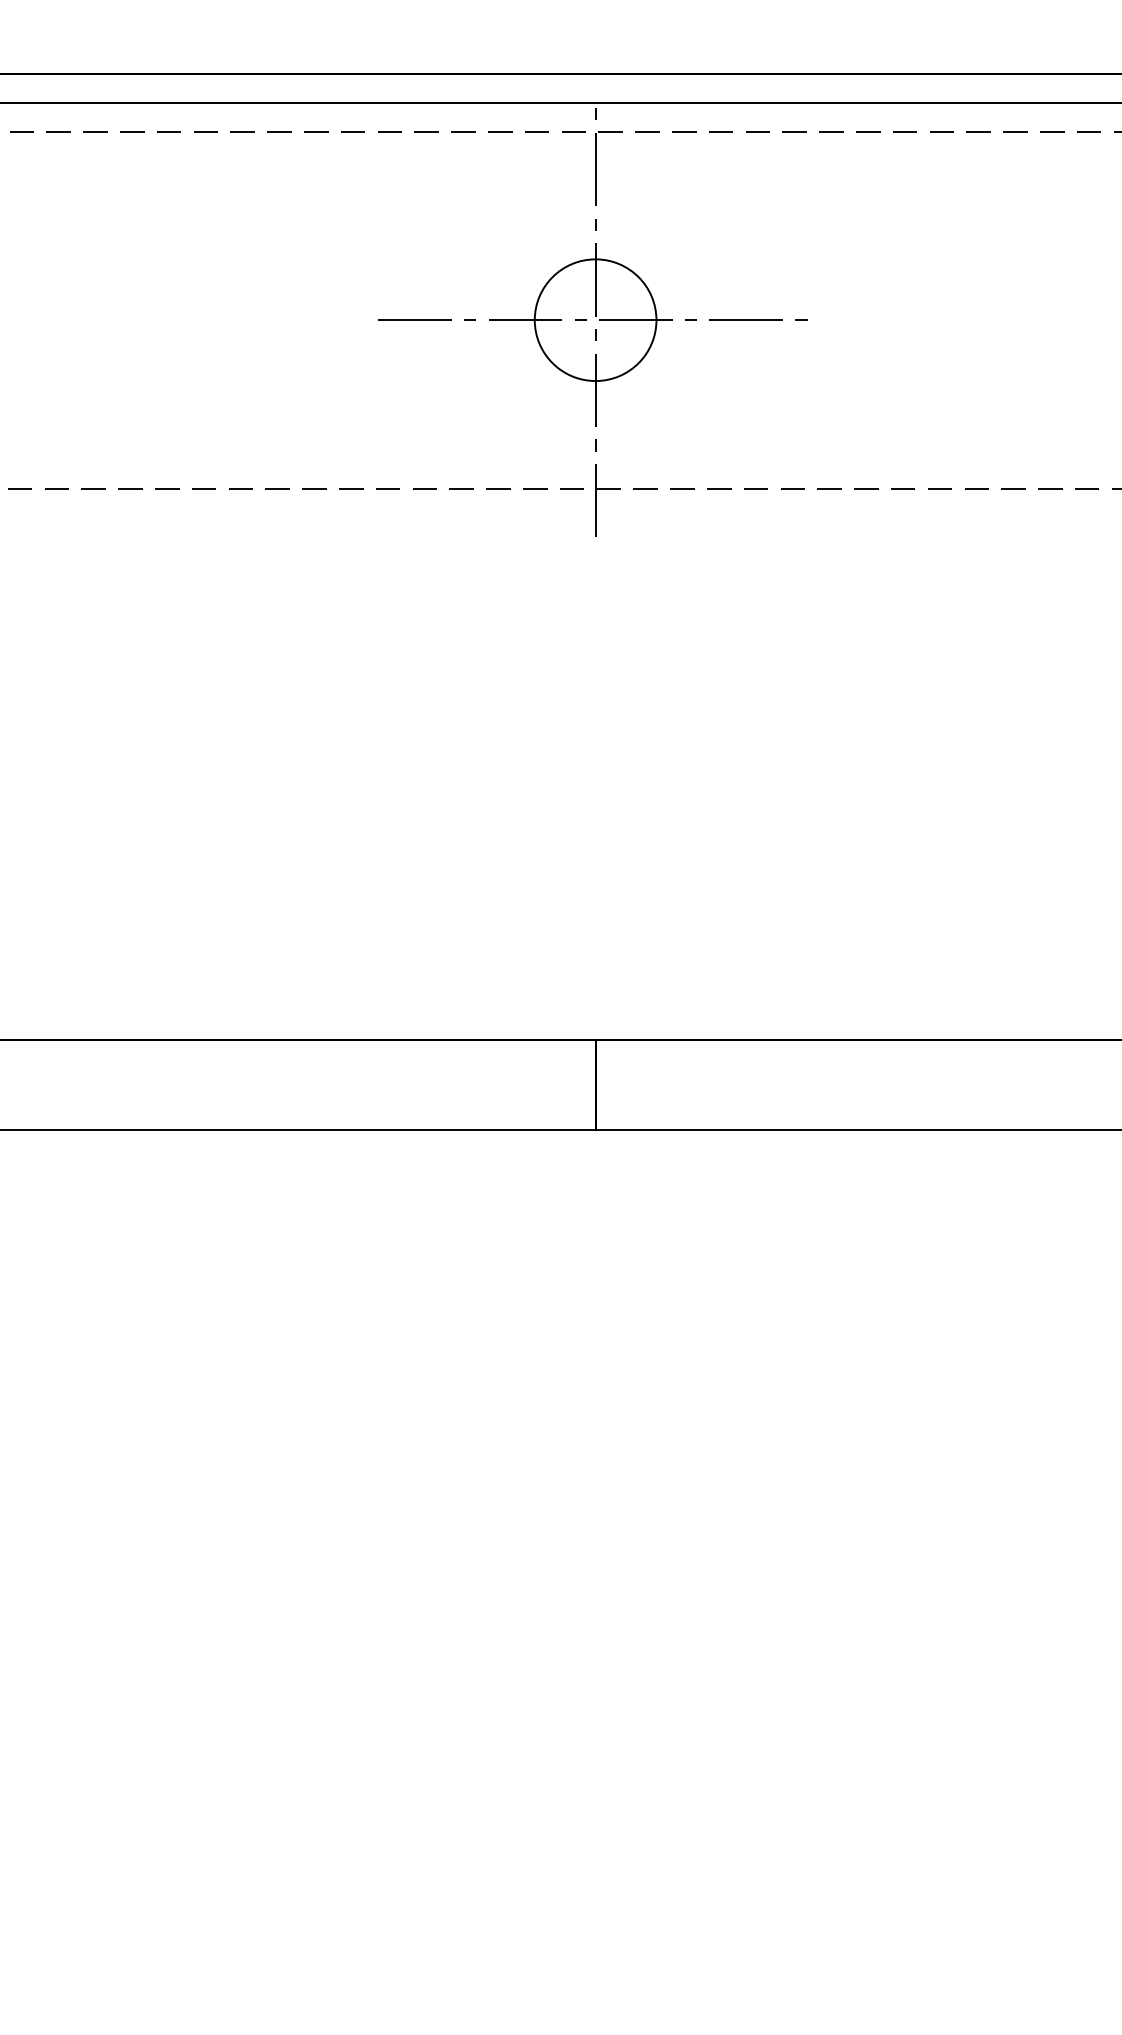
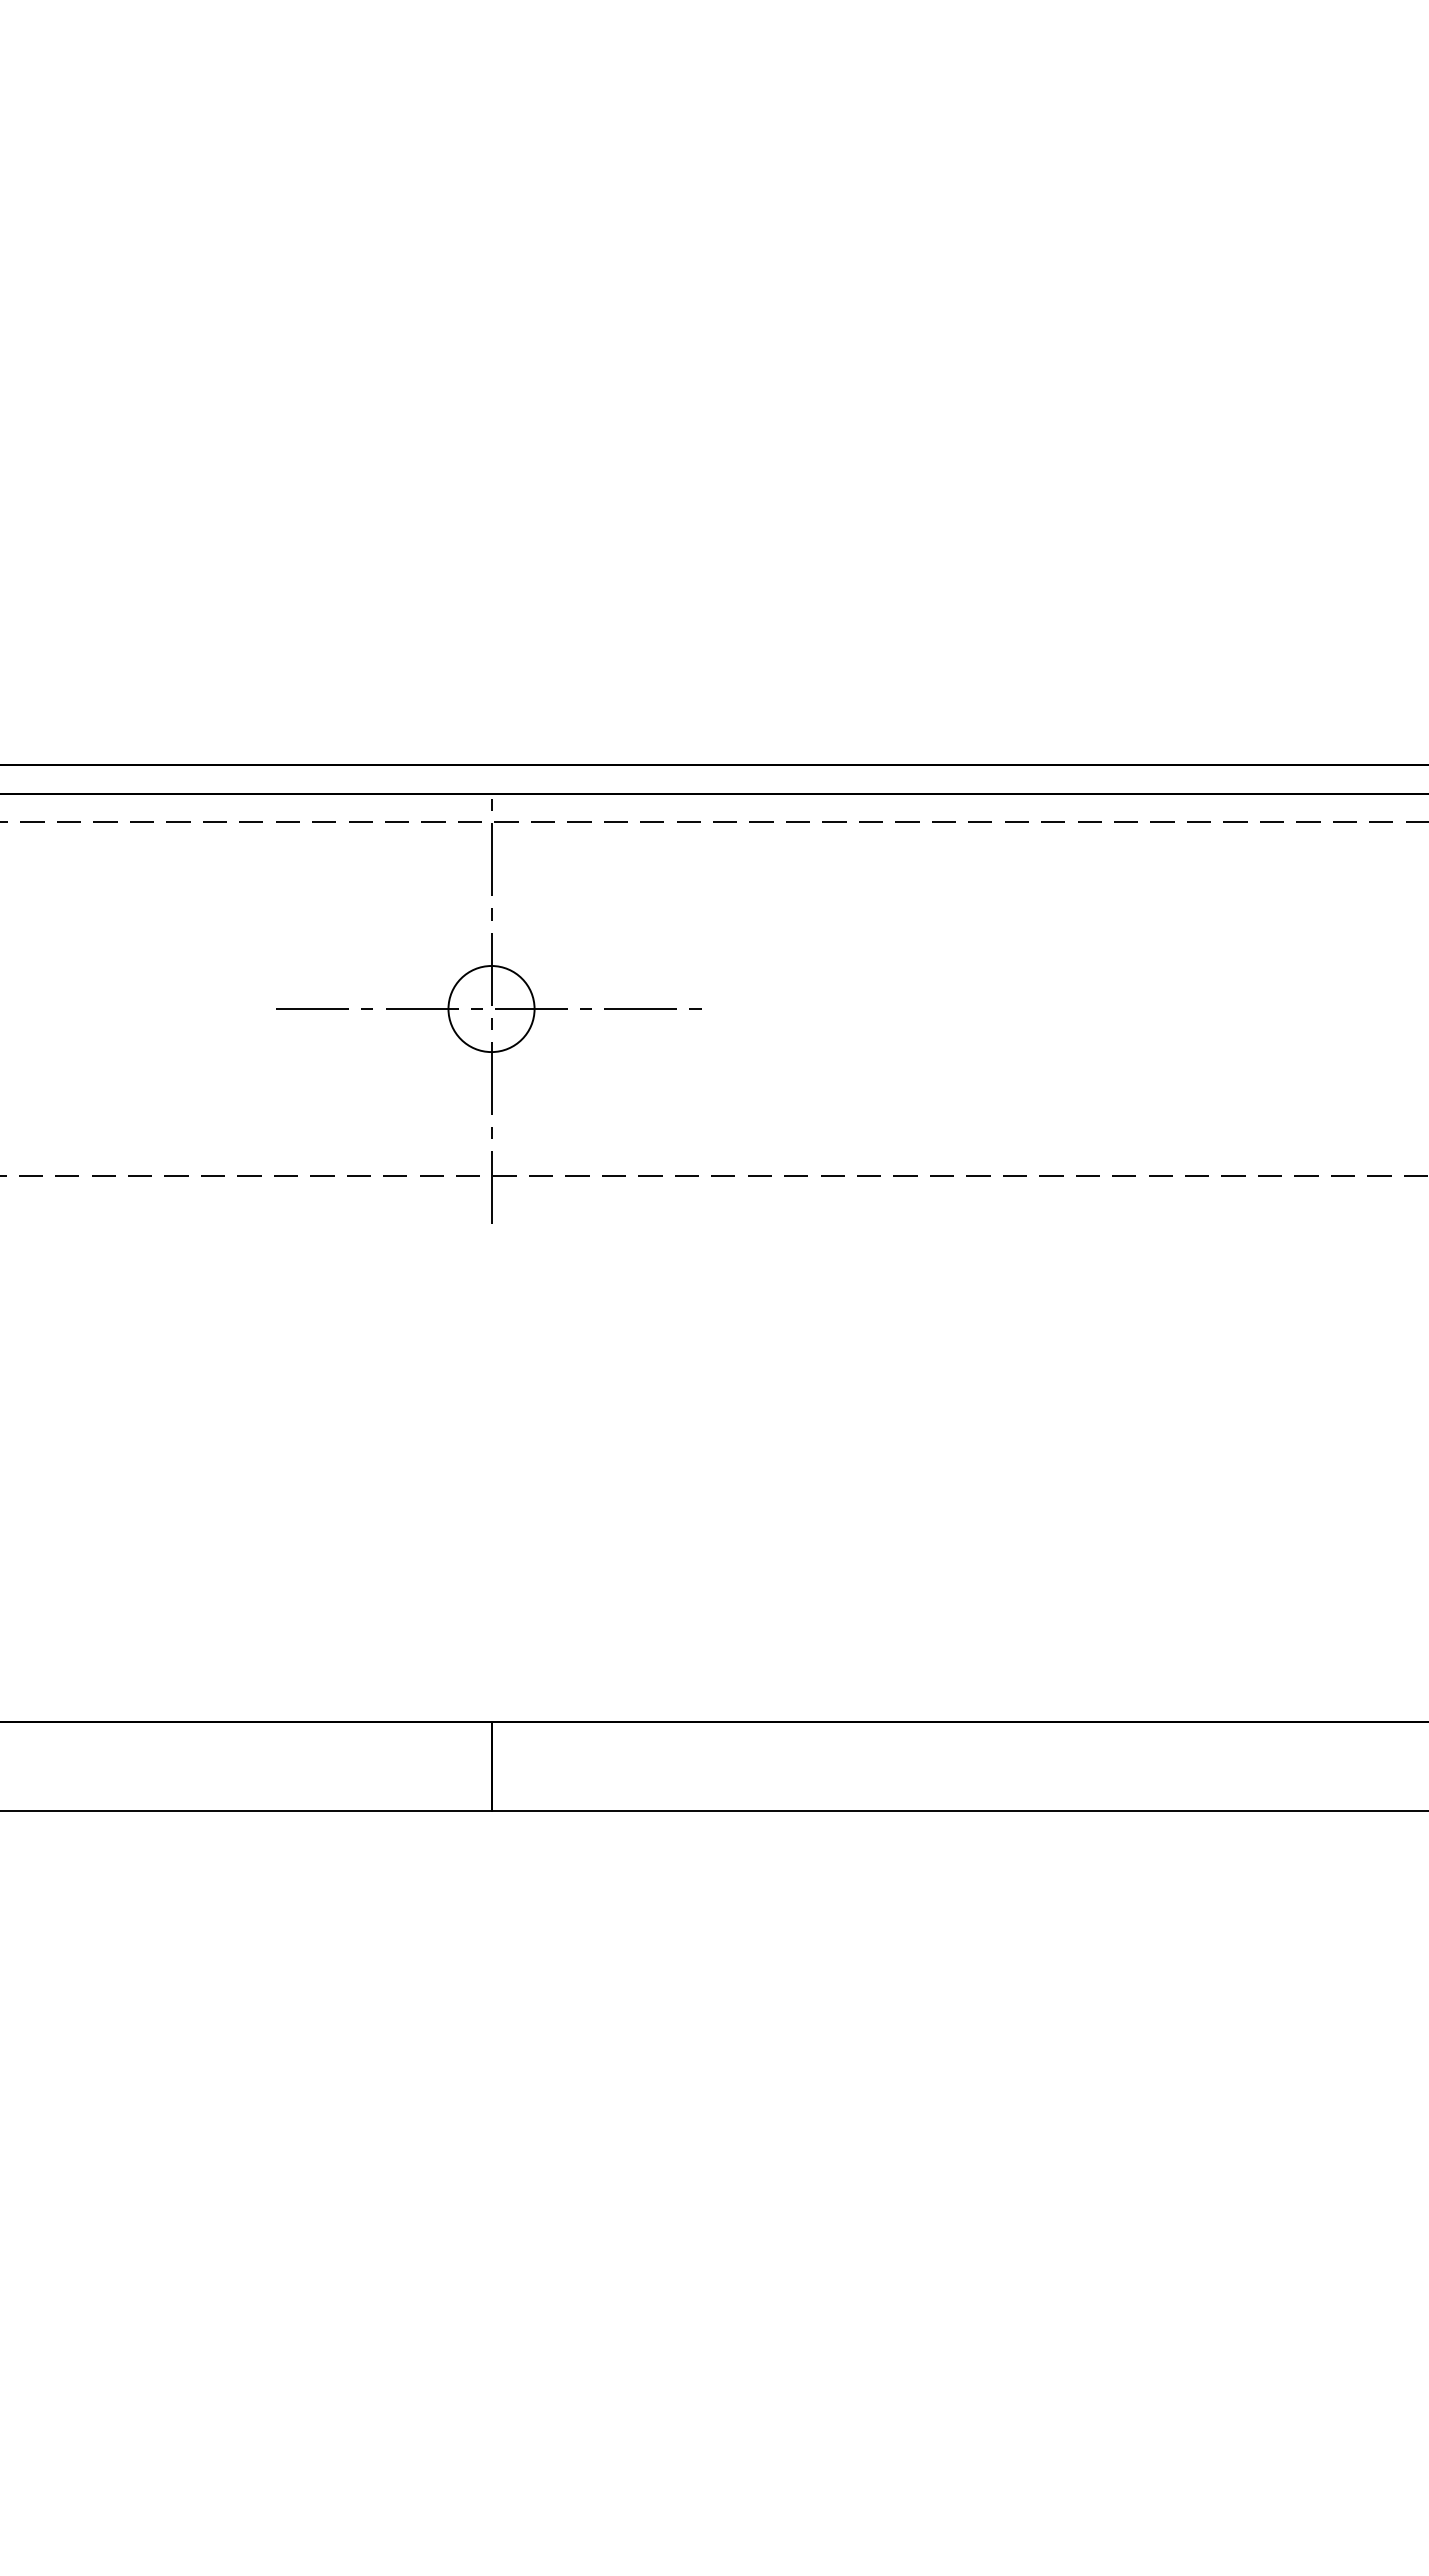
circle: (595, 320) -> (491, 1009), size x0.71

